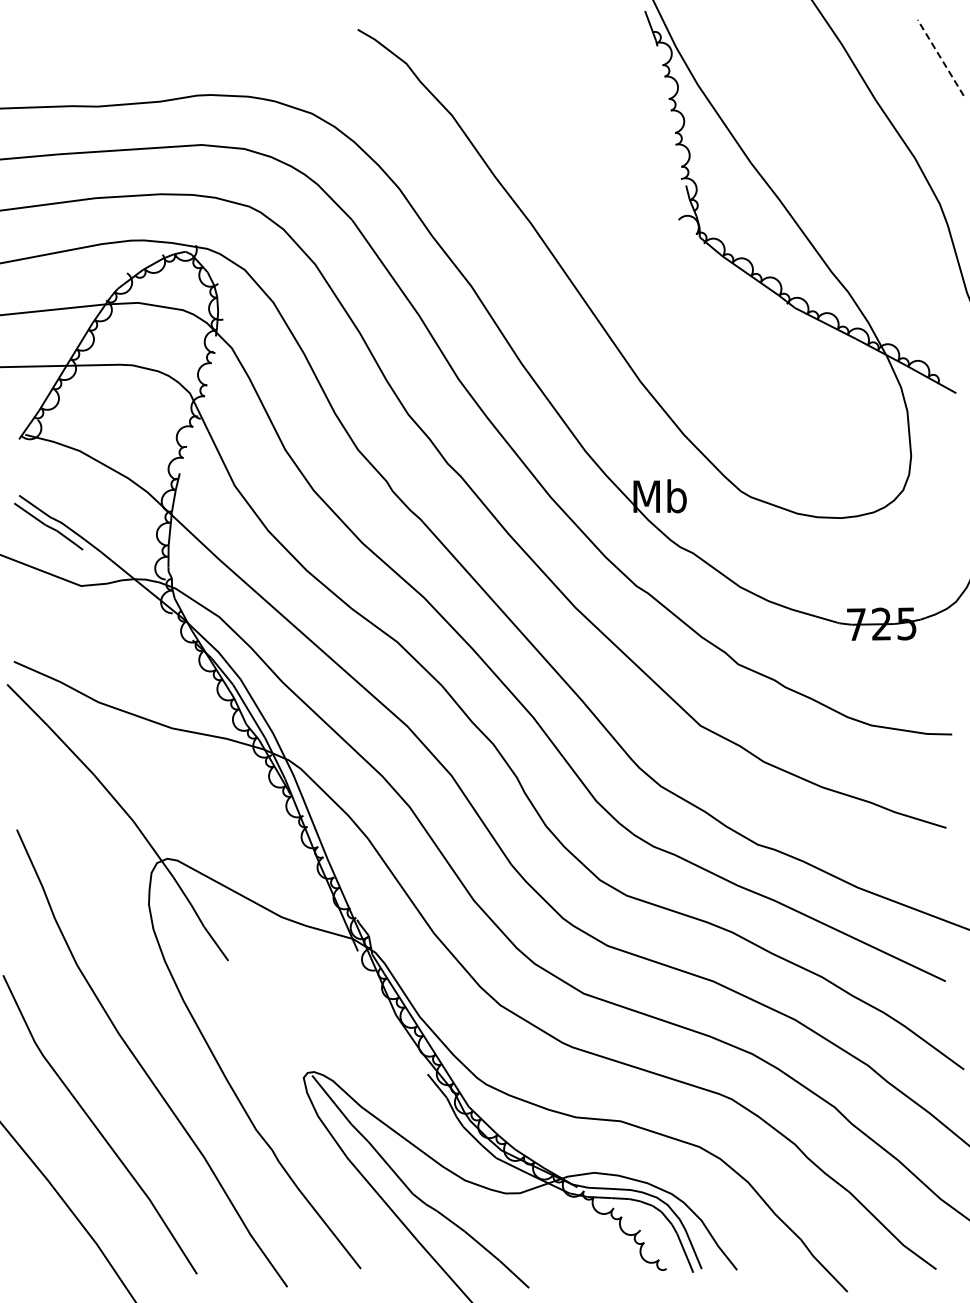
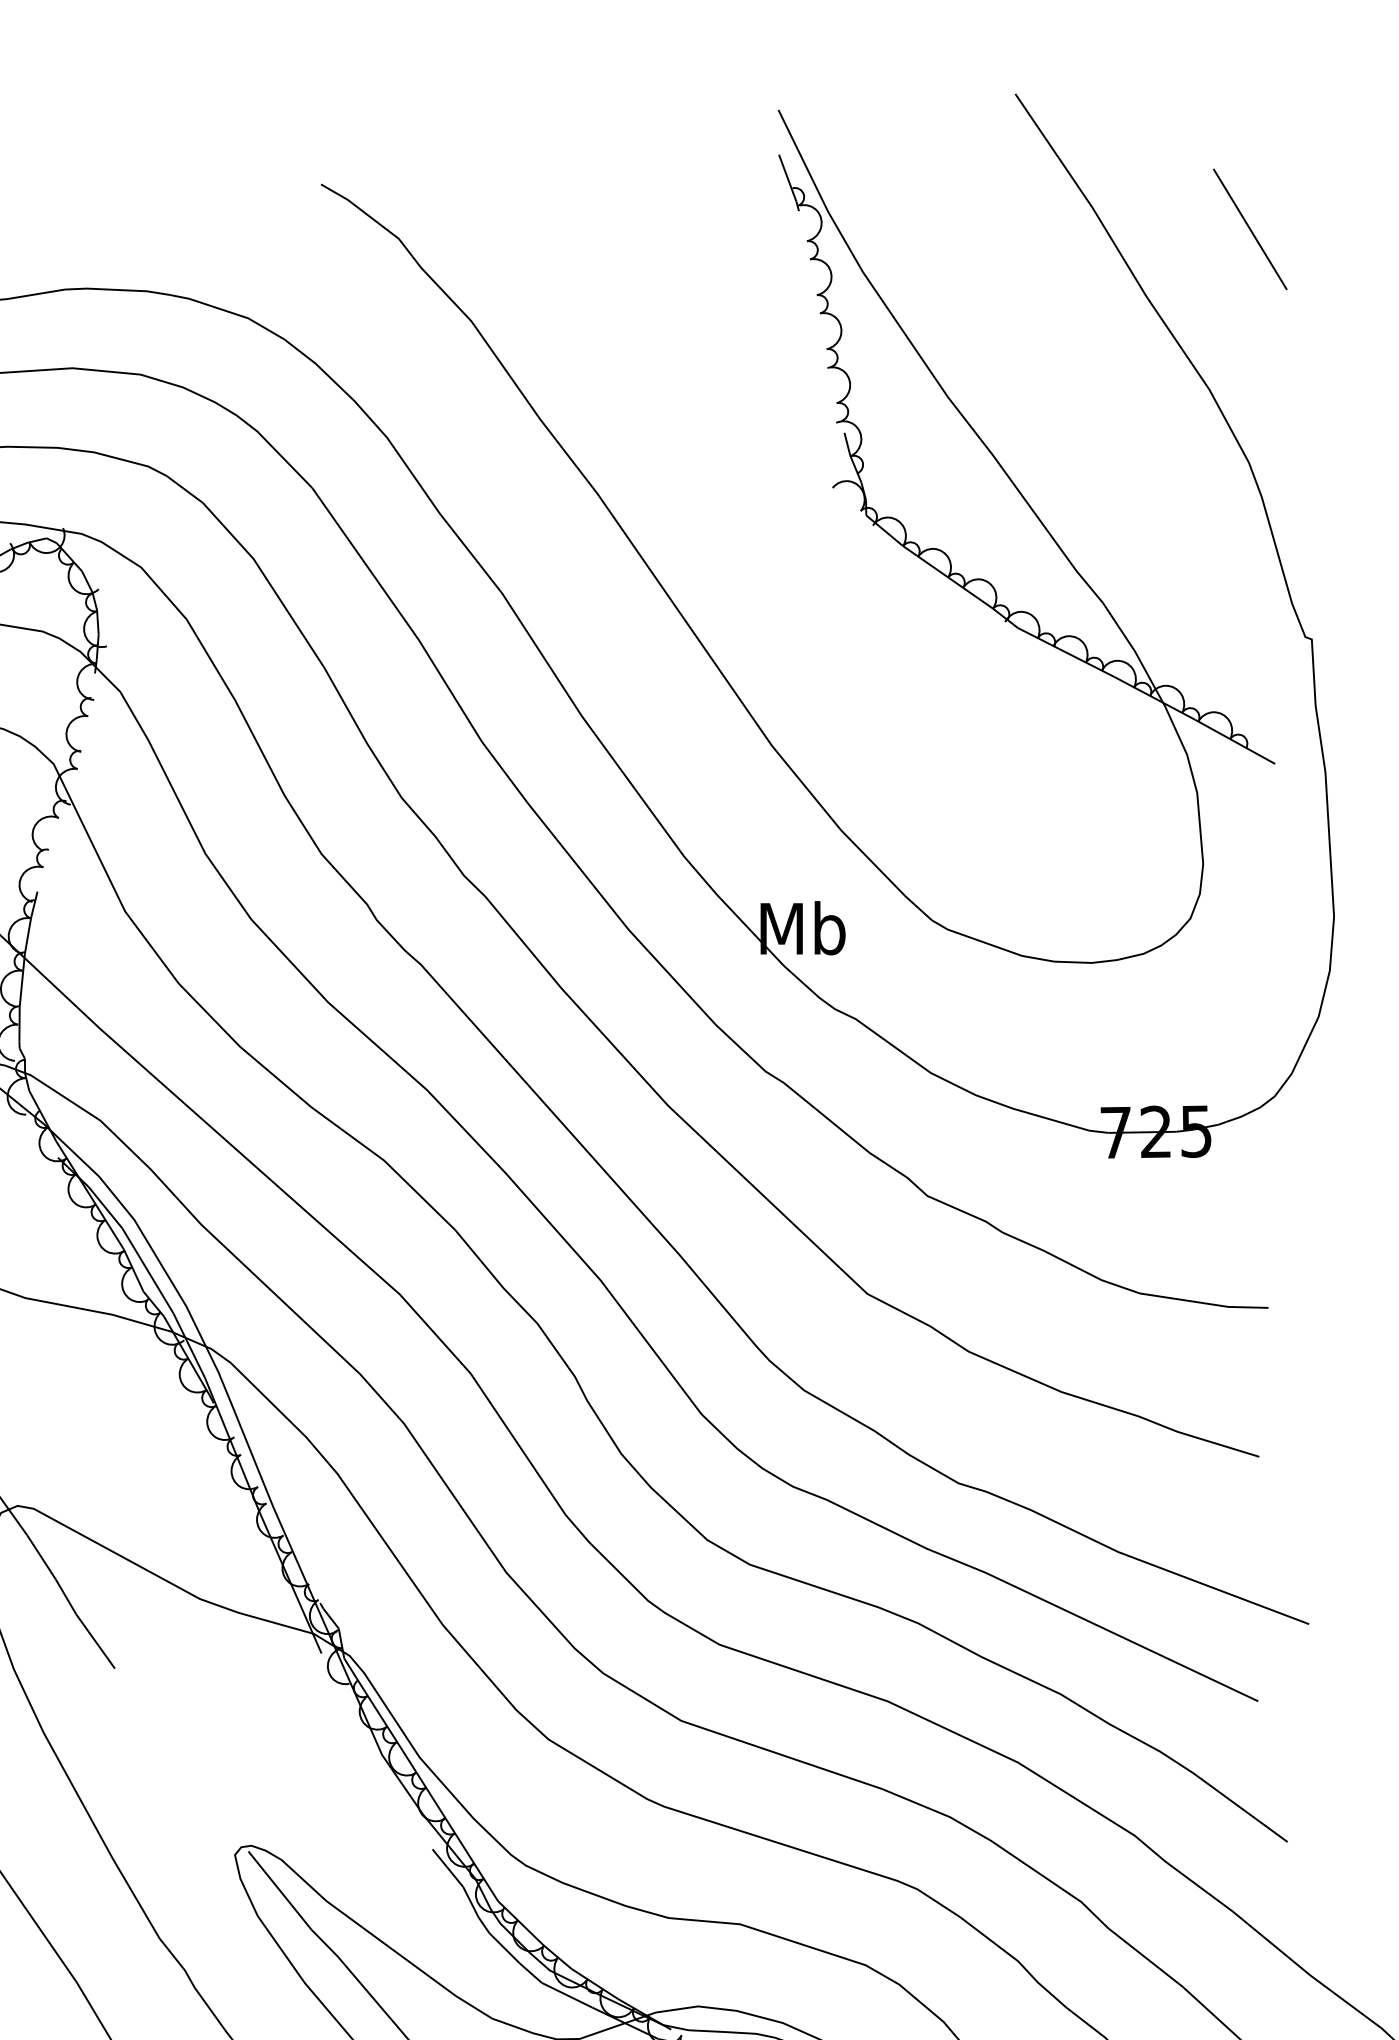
line: (940, 57) -> (1249, 228), dashed -> solid

